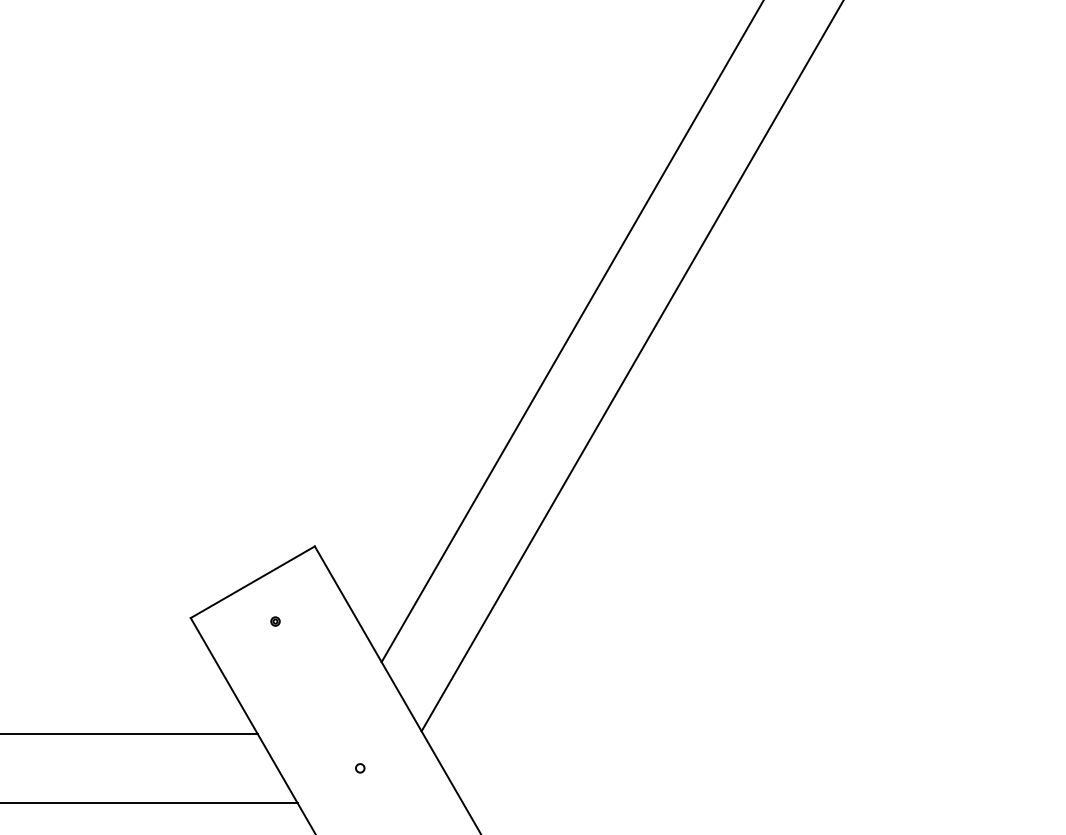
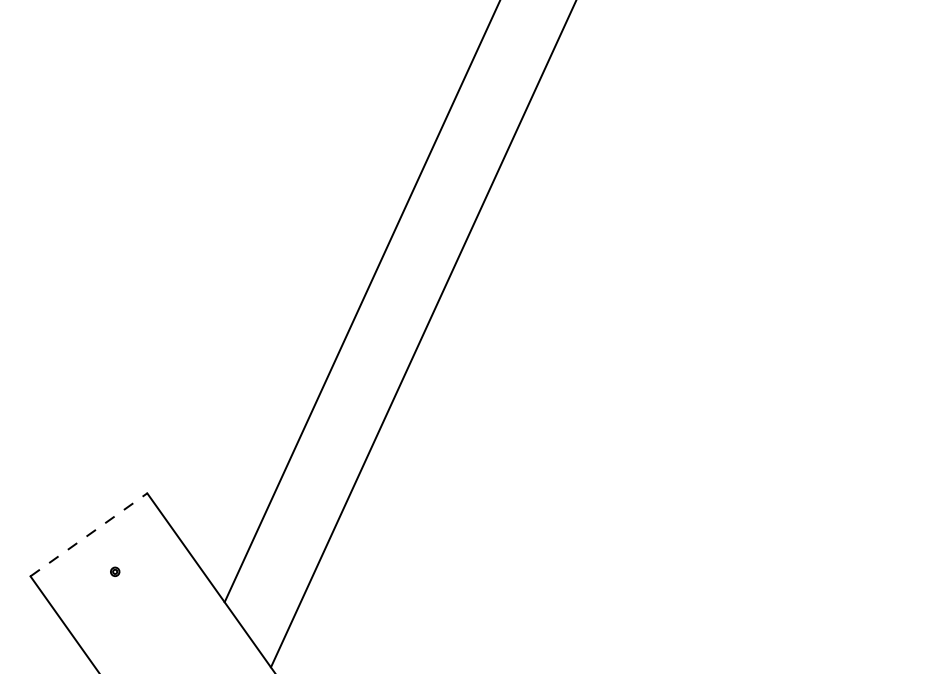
line: (252, 582) -> (88, 535), solid -> dashed

